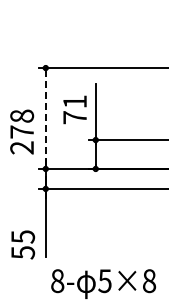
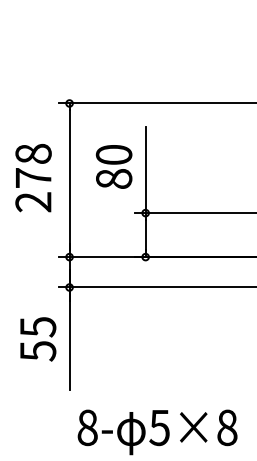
text: (74, 109) -> (113, 166), 71 -> 80
line: (45, 118) -> (69, 180), dashed -> solid
text: (22, 131) -> (34, 177), moved
text: (23, 244) -> (38, 338), moved

